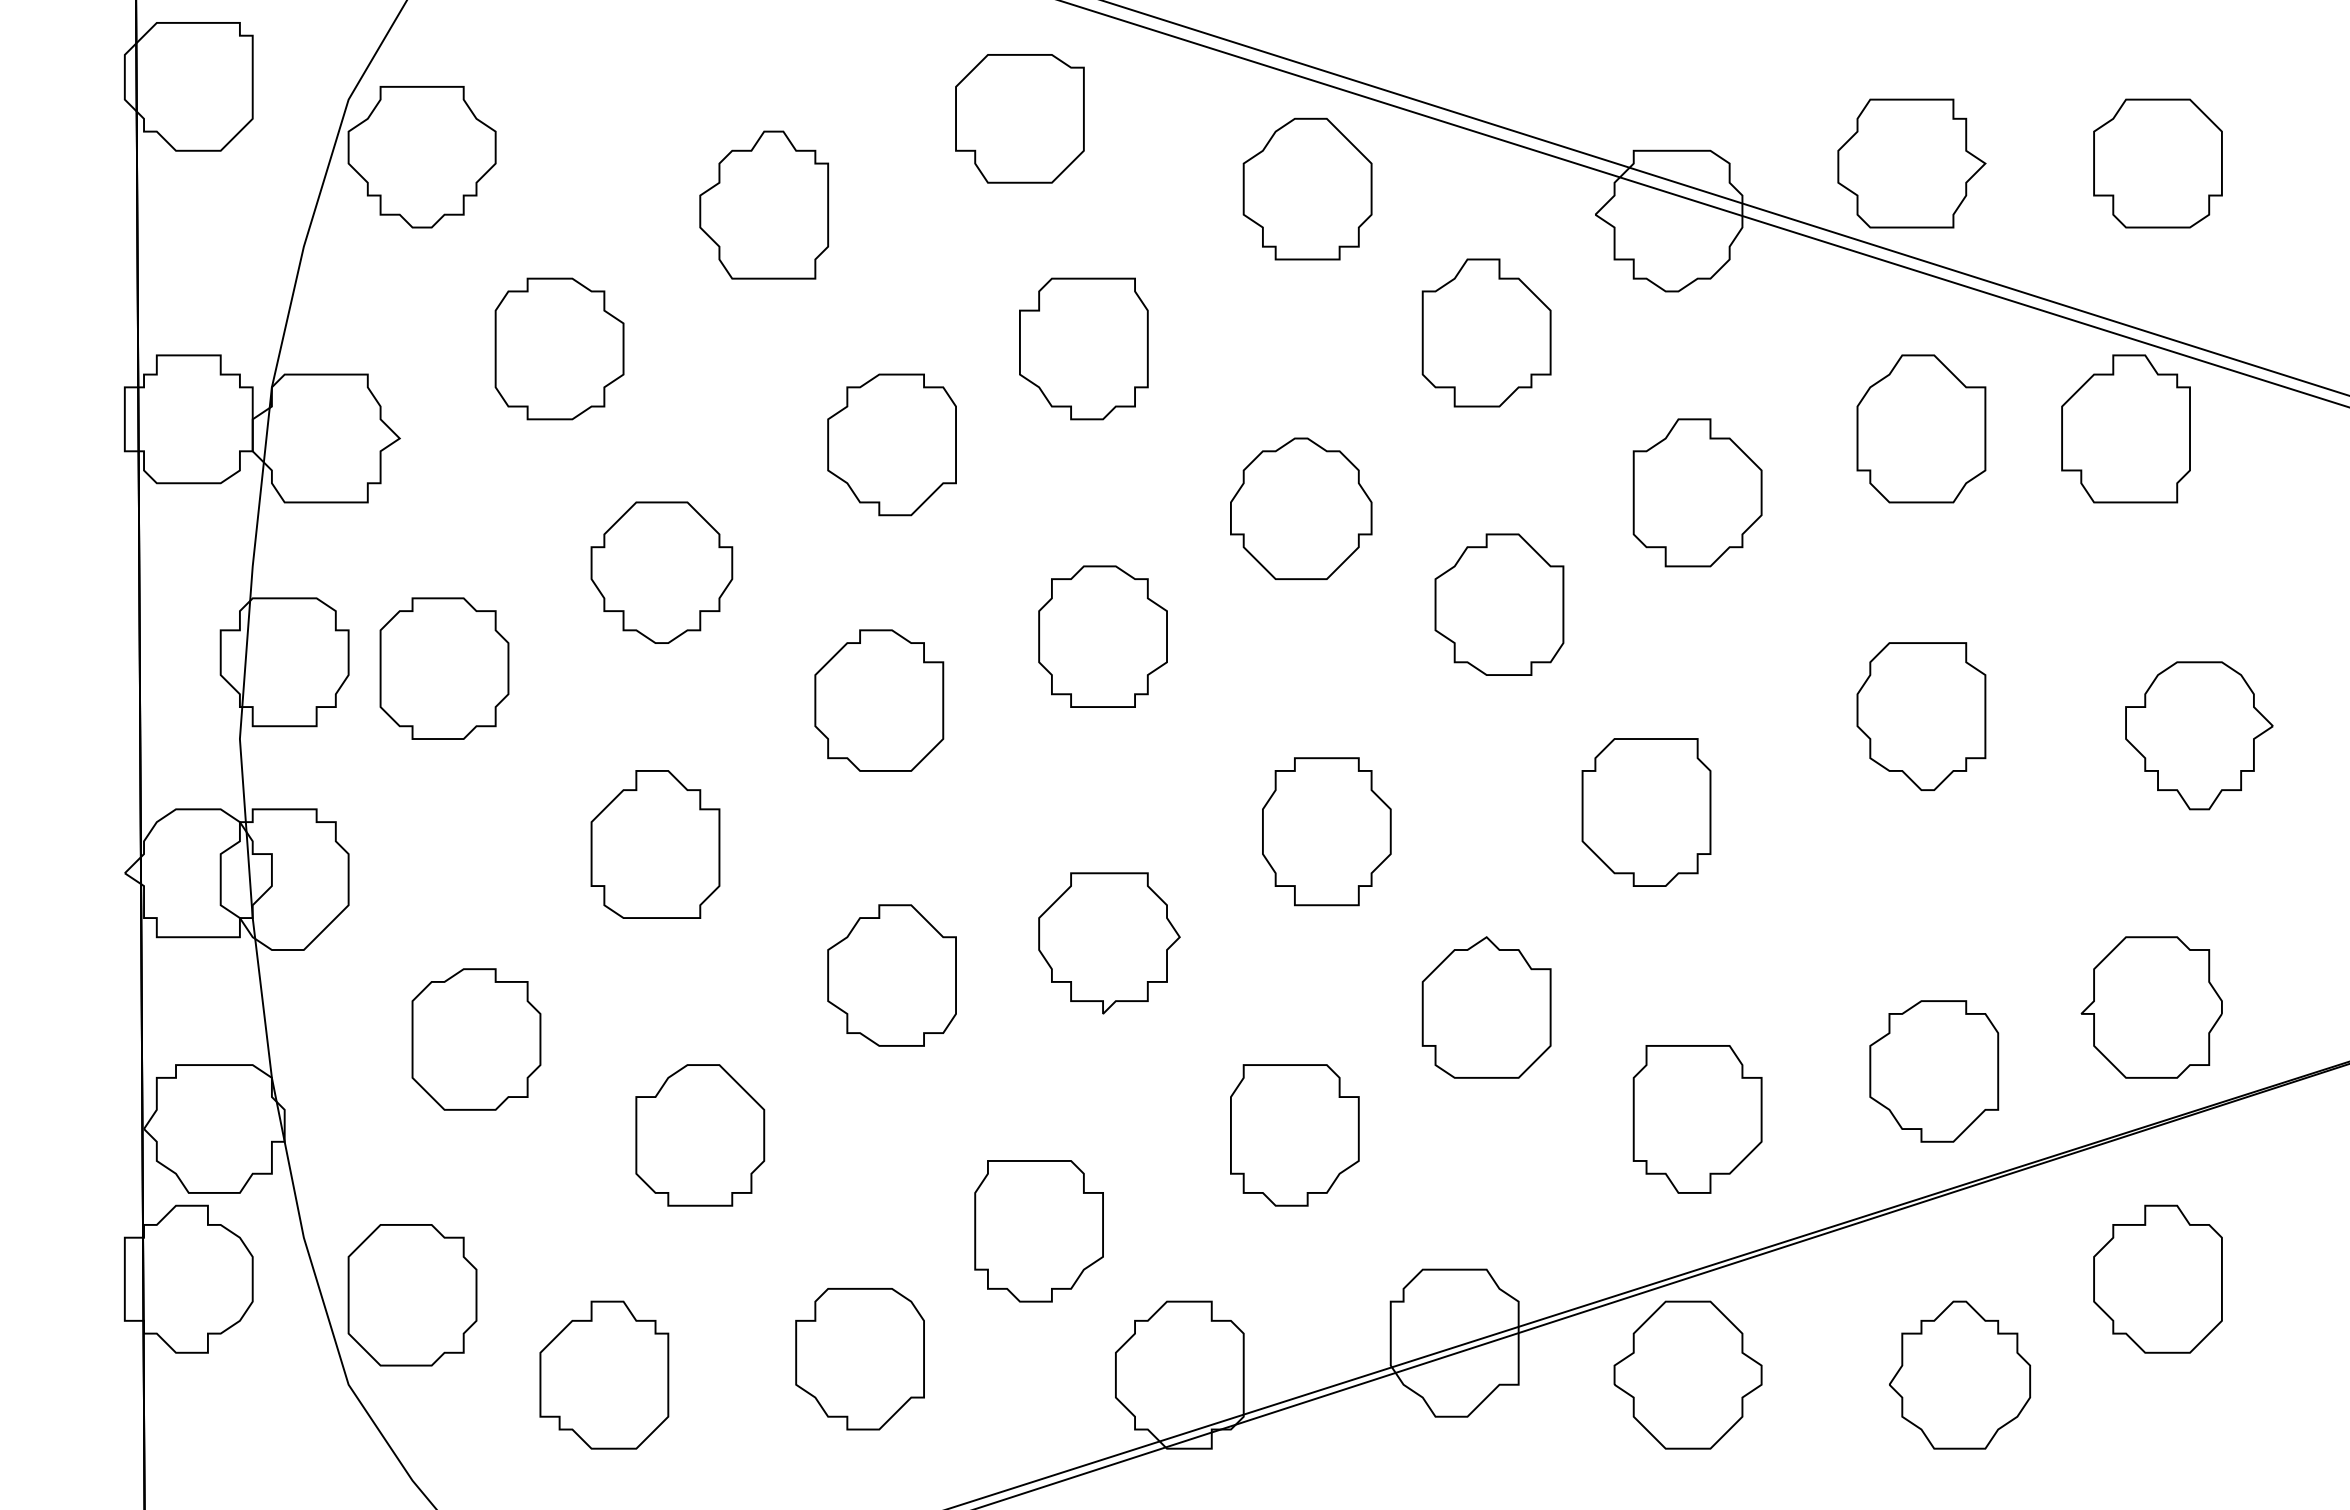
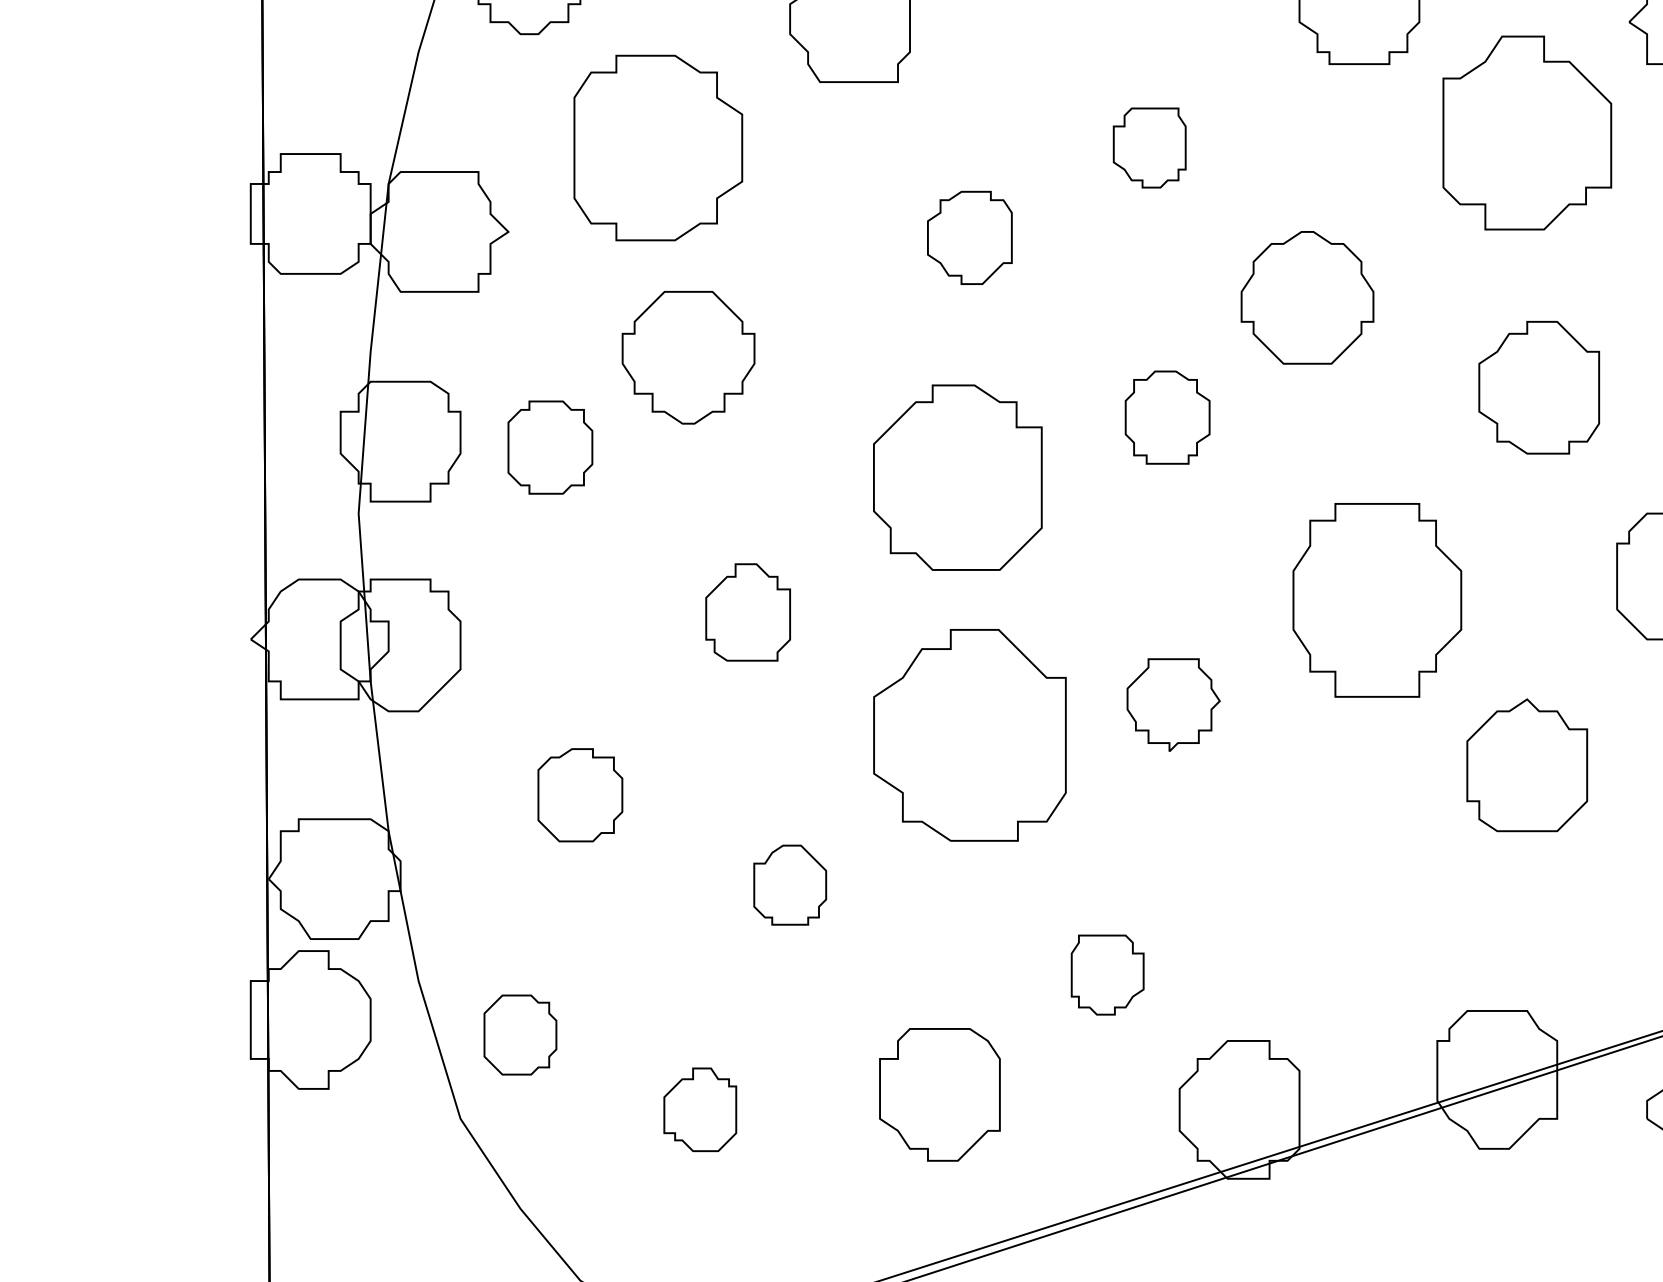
part: (1486, 332) -> (1527, 132), size x1.4
part: (559, 348) -> (658, 147), size x1.4
part: (1083, 348) -> (1149, 147), size x0.6
part: (891, 444) -> (969, 237), size x0.7
part: (1301, 508) -> (1307, 297), moved
part: (661, 572) -> (688, 357), moved
part: (1102, 636) -> (1167, 417), size x0.7
part: (444, 668) -> (550, 447), size x0.7
part: (879, 700) -> (958, 477), size x1.4
part: (1326, 831) -> (1377, 600), size x1.4
part: (655, 844) -> (748, 612), size x0.7
part: (1109, 943) -> (1173, 705), size x0.7
part: (891, 975) -> (969, 735), size x1.6
part: (476, 1039) -> (580, 795), size x0.7
part: (700, 1135) -> (790, 885), size x0.6
part: (1294, 1135) -> (1347, 885), removed
part: (1038, 1231) -> (1107, 975), size x0.6
part: (412, 1295) -> (520, 1035), size x0.6
part: (604, 1374) -> (700, 1109), size x0.6

